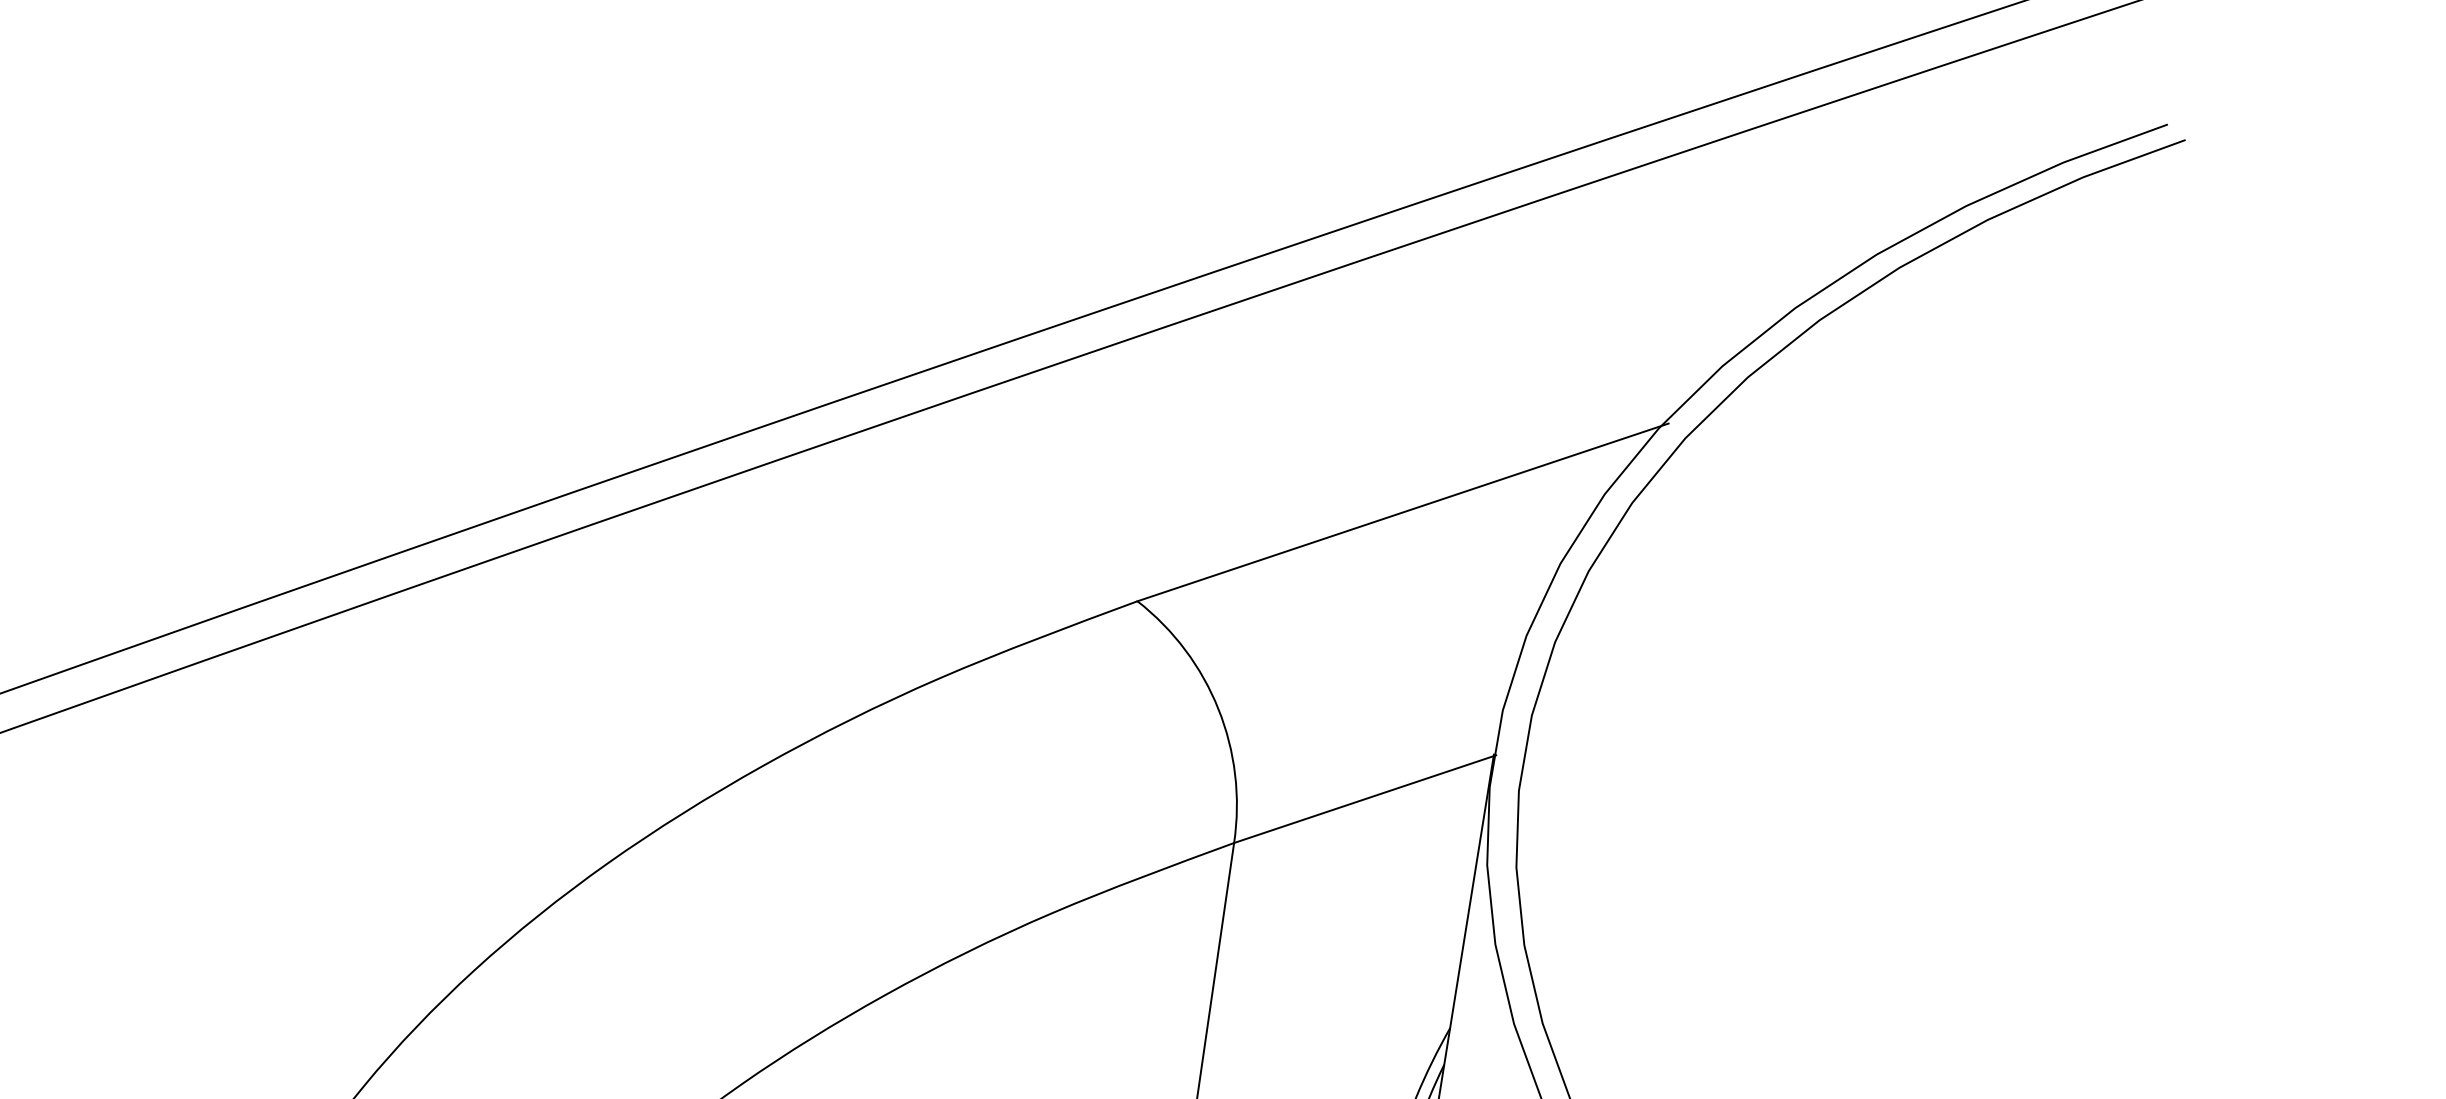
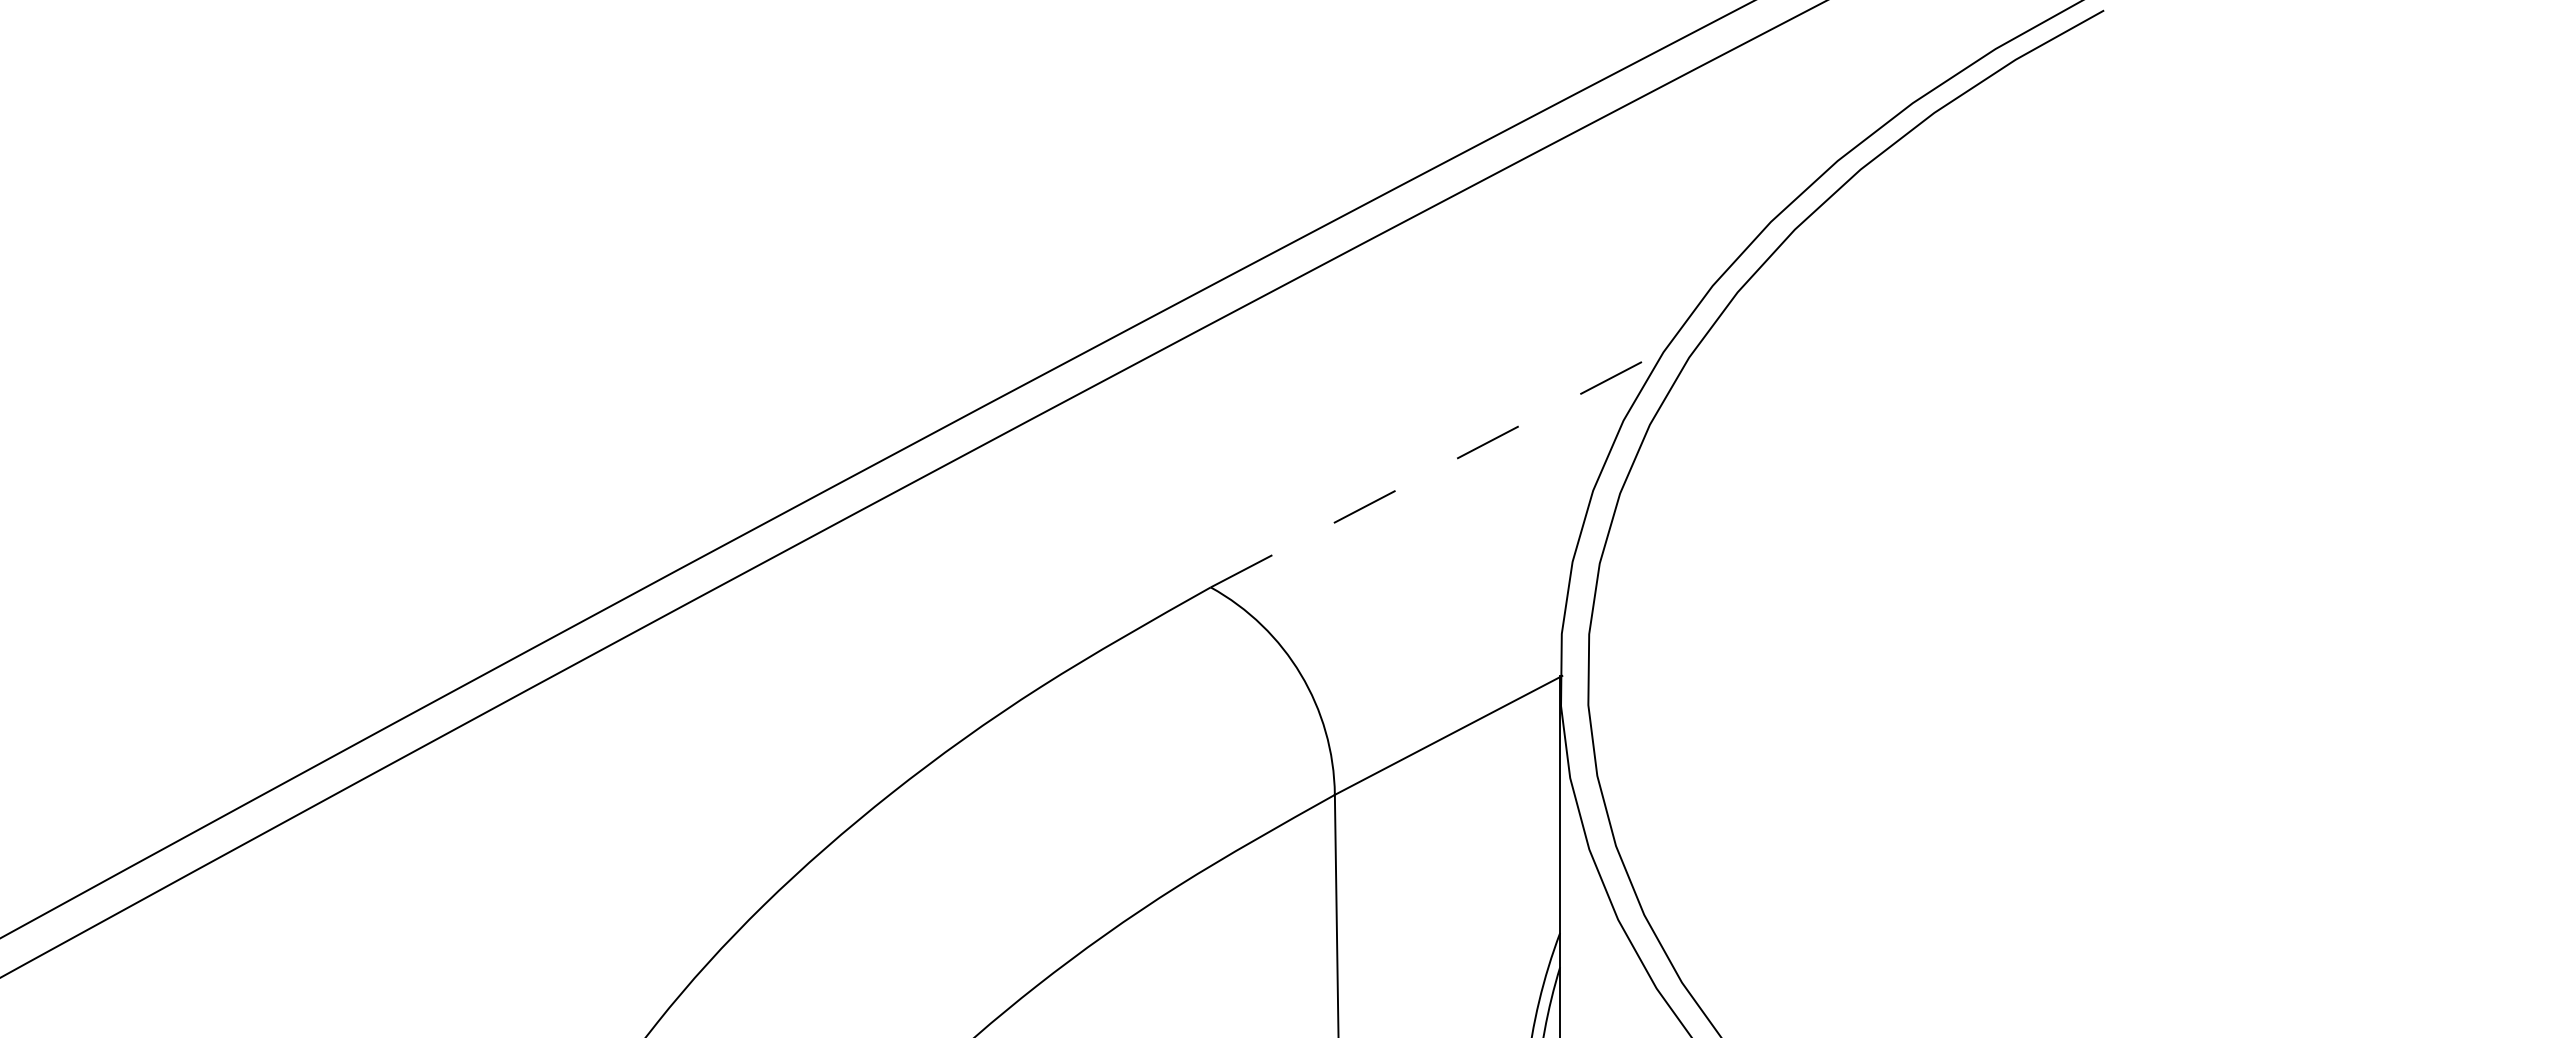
line: (1403, 512) -> (1441, 466), solid -> dashed

